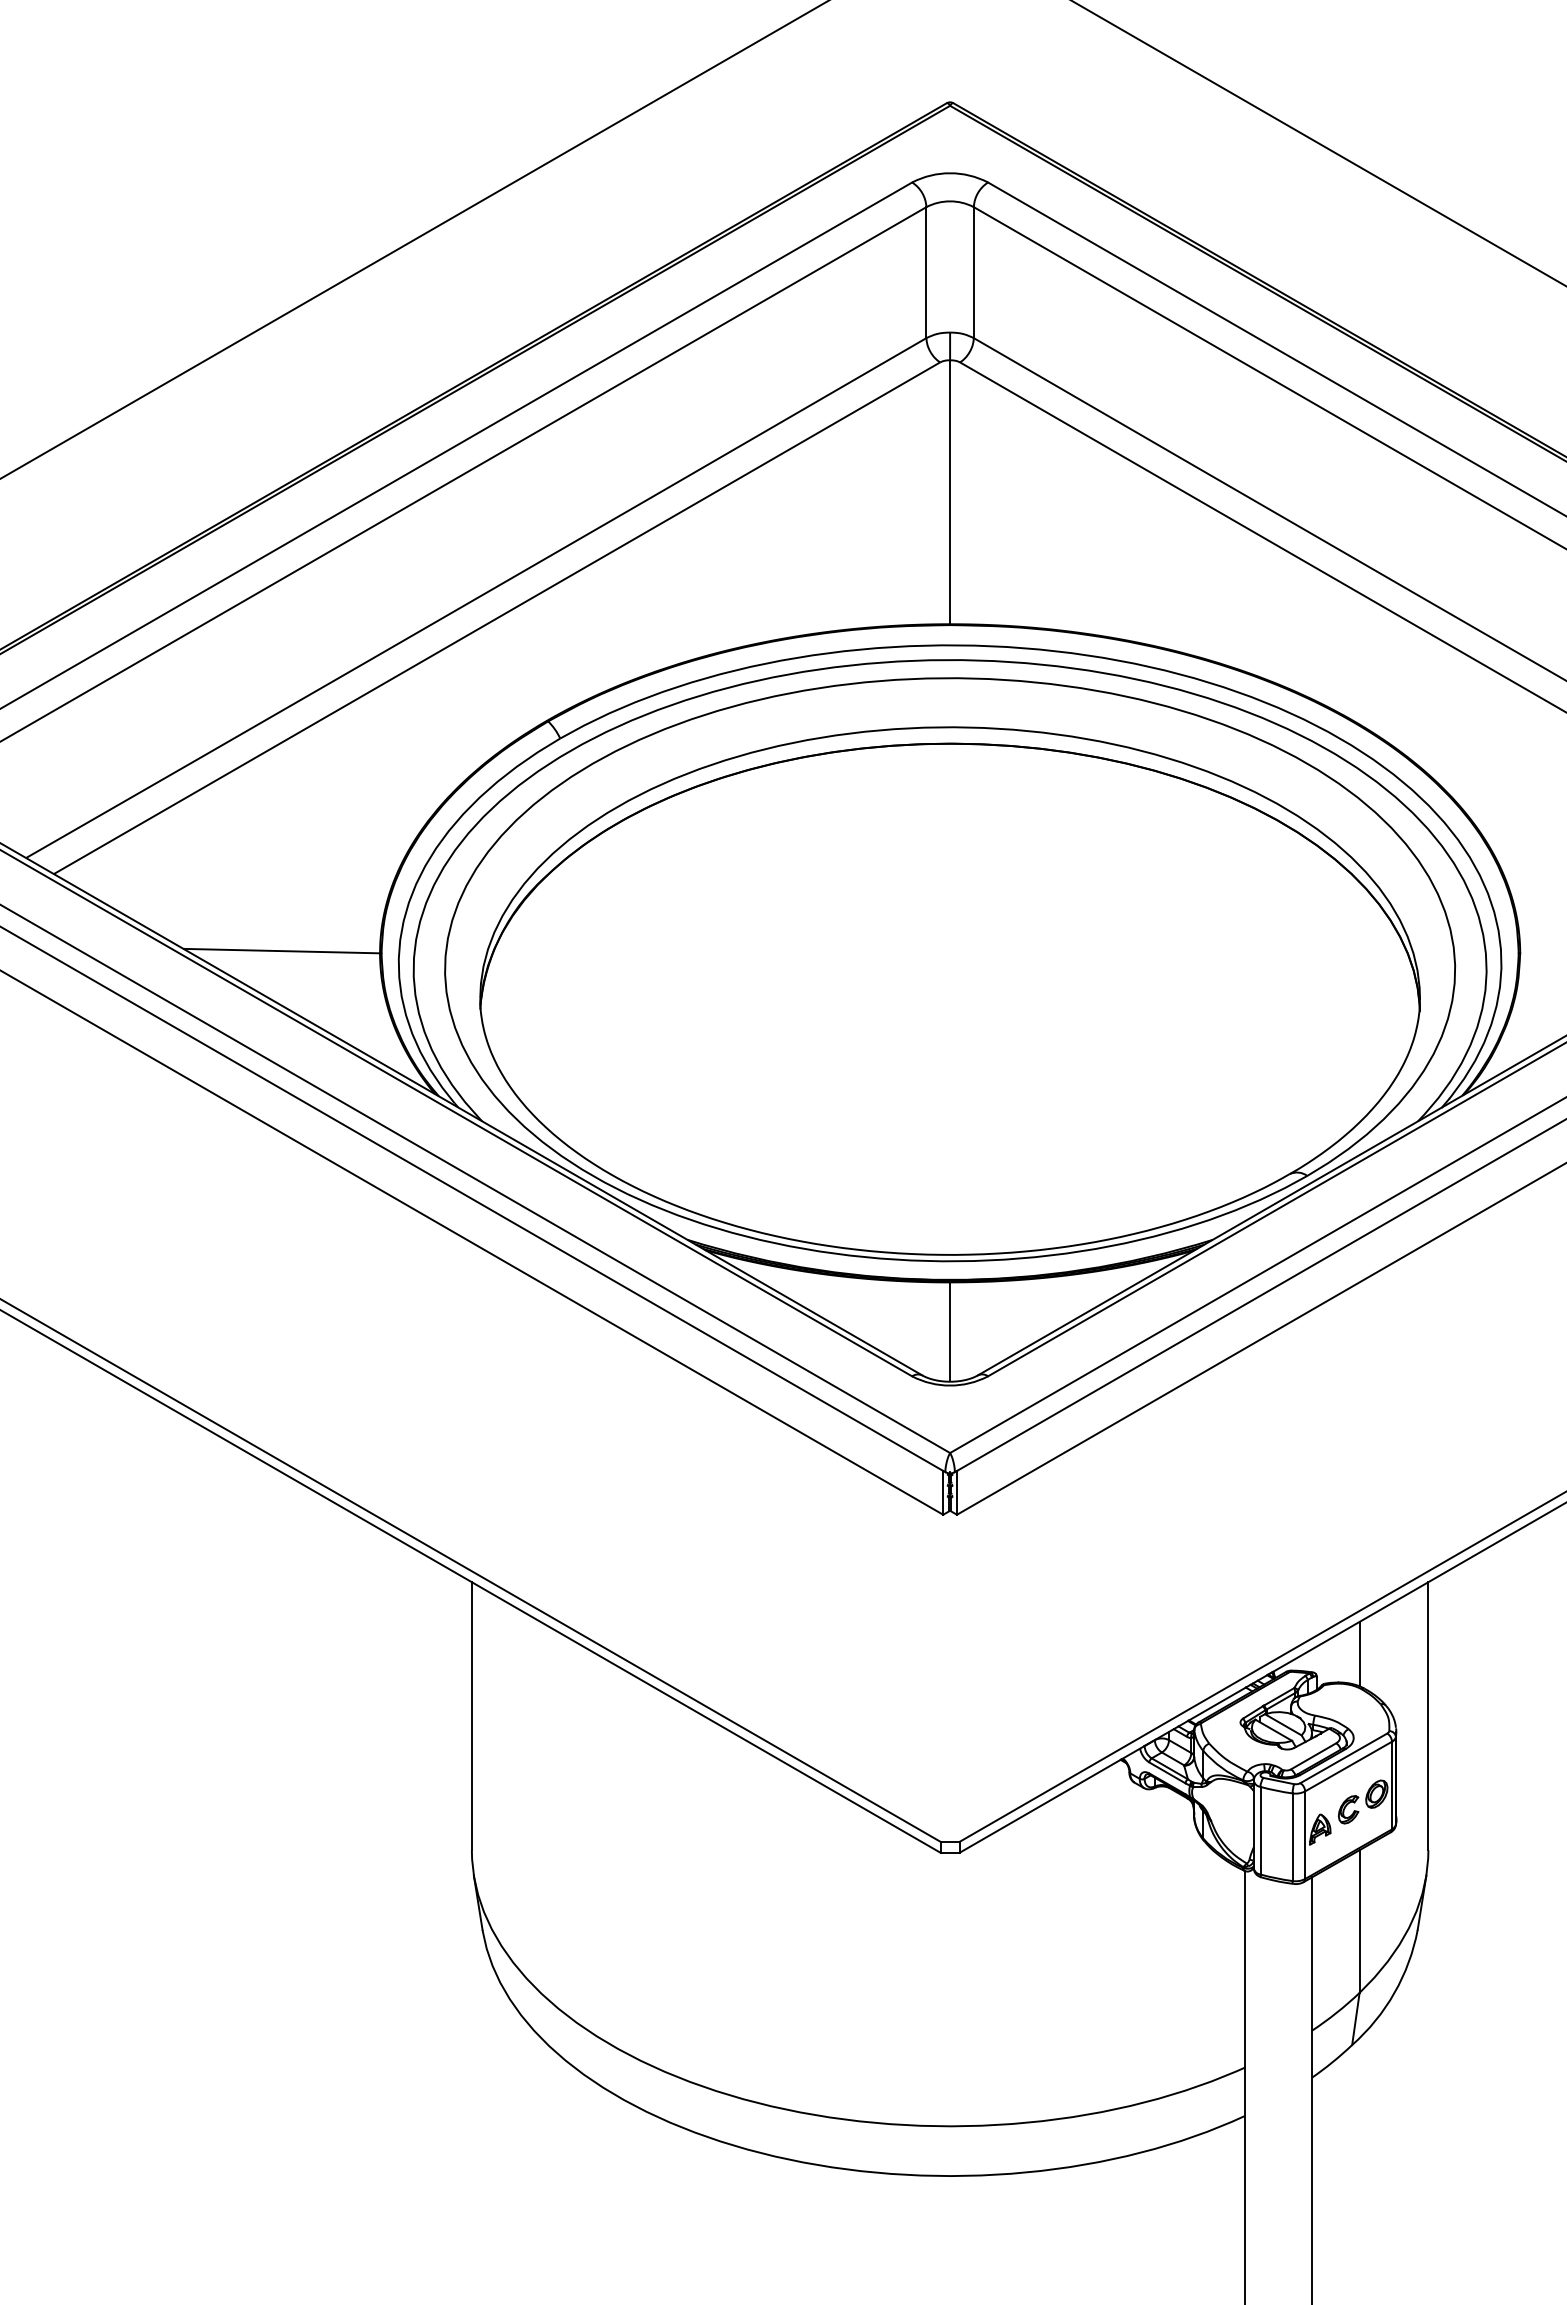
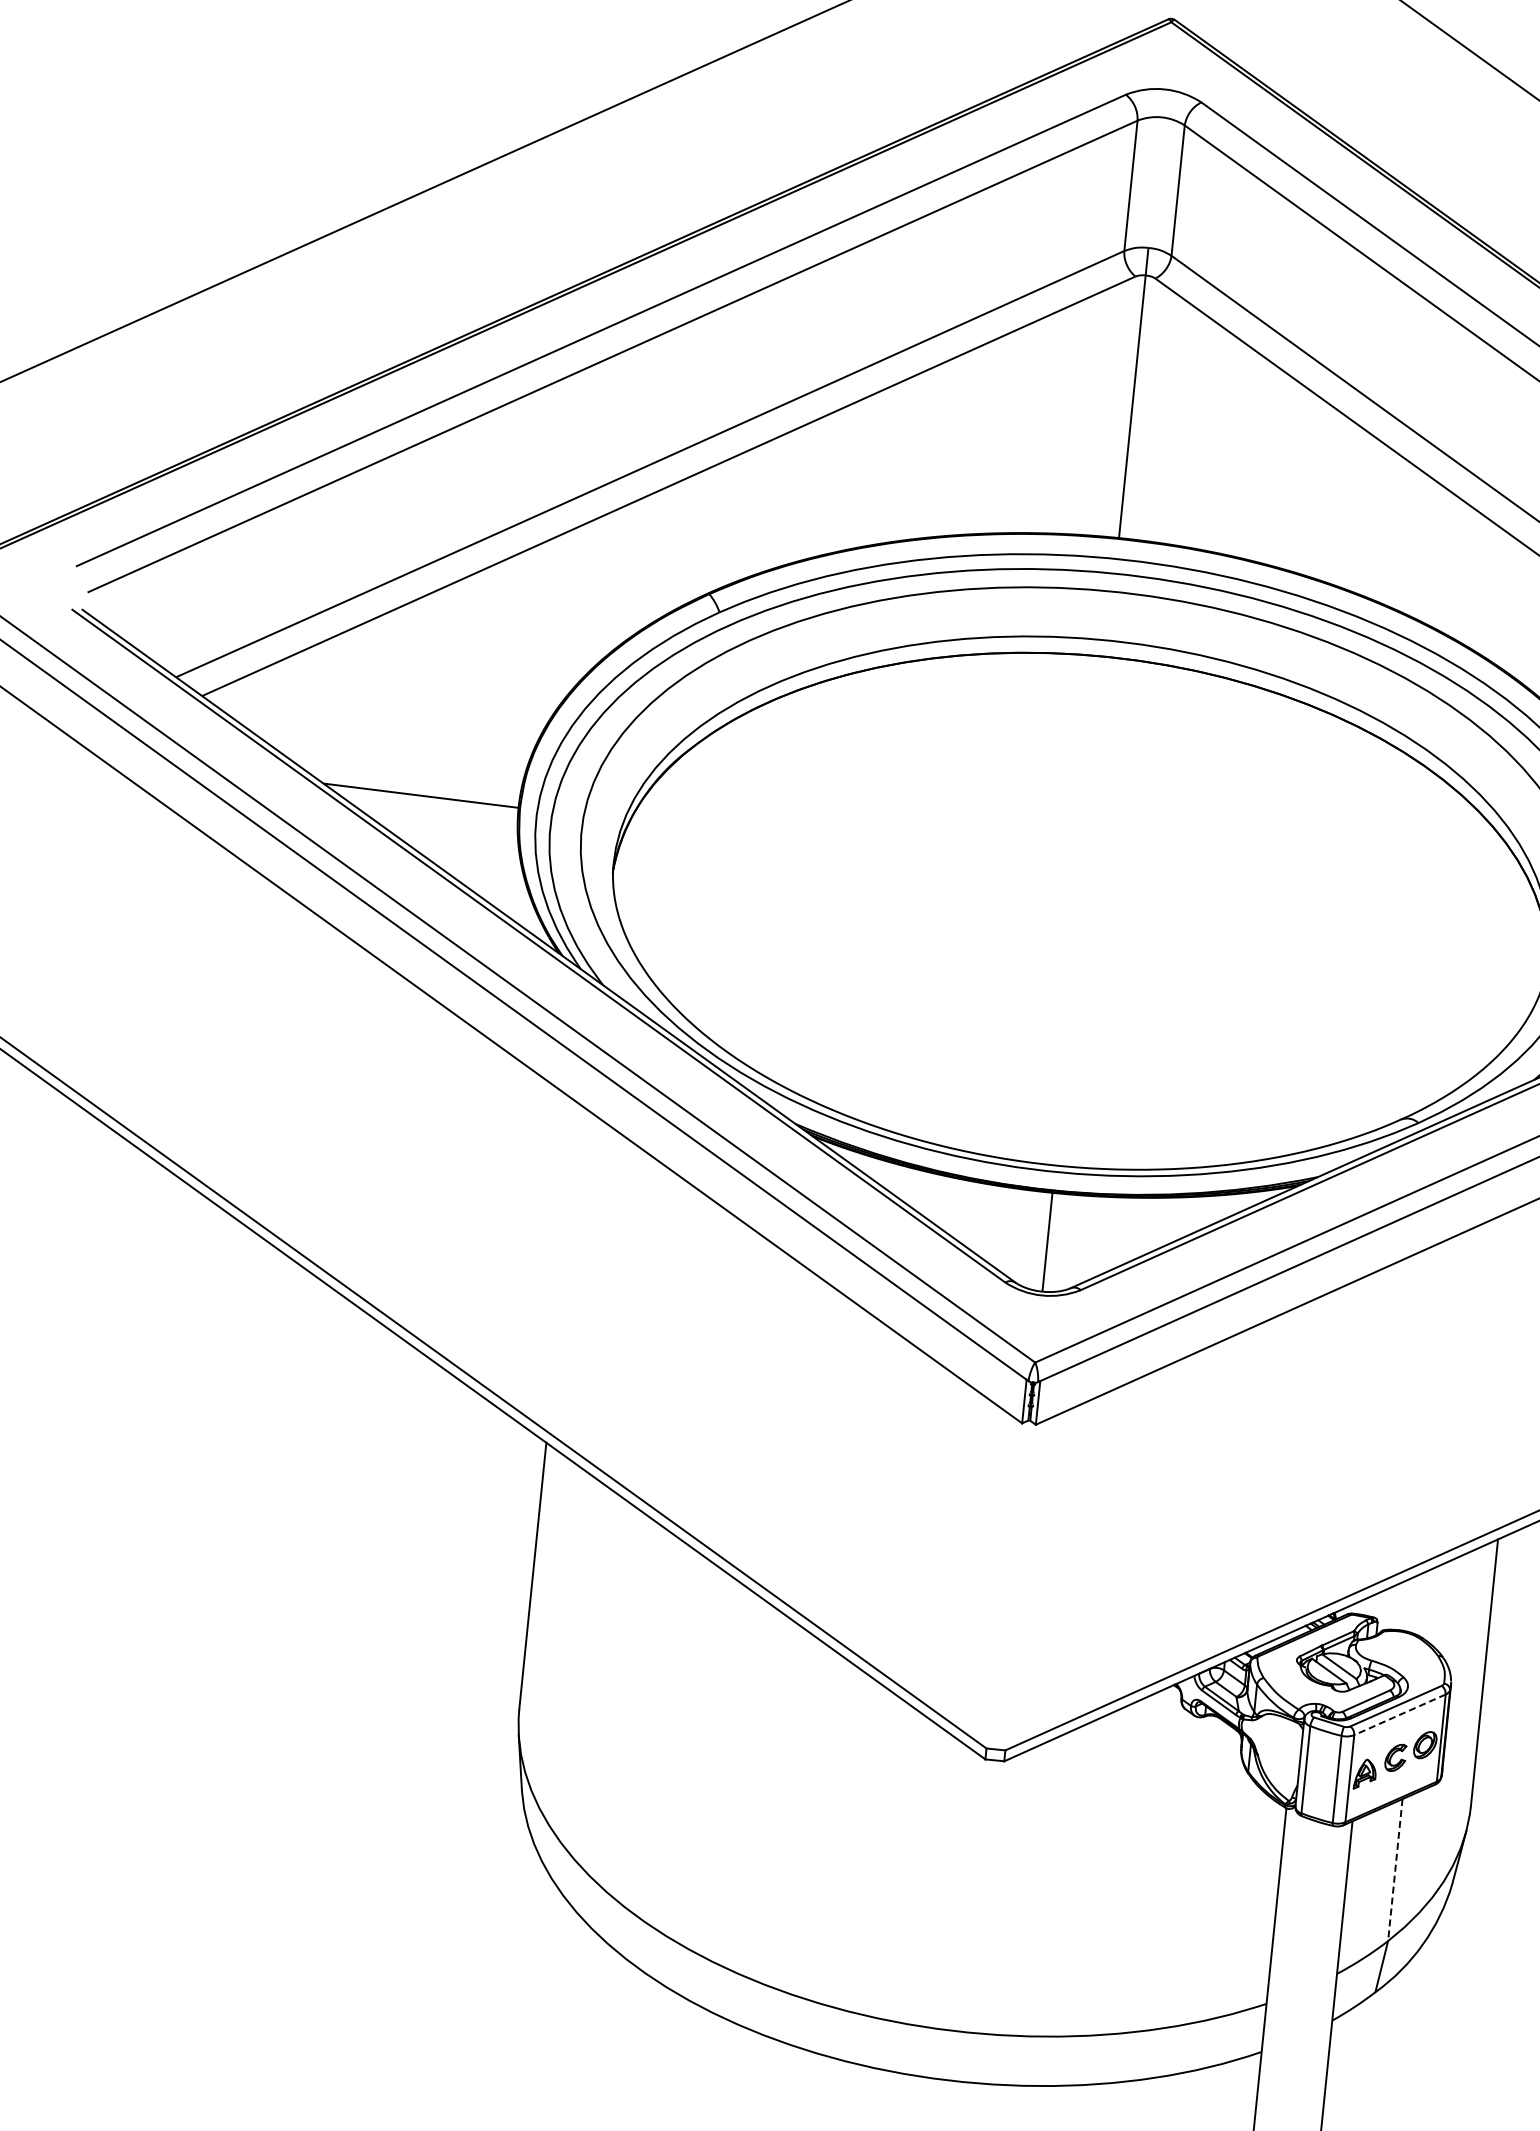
line: (1359, 1653) -> (1422, 1603), removed
line: (1348, 1766) -> (1399, 1714), solid -> dashed
line: (1359, 1922) -> (1395, 1871), solid -> dashed

